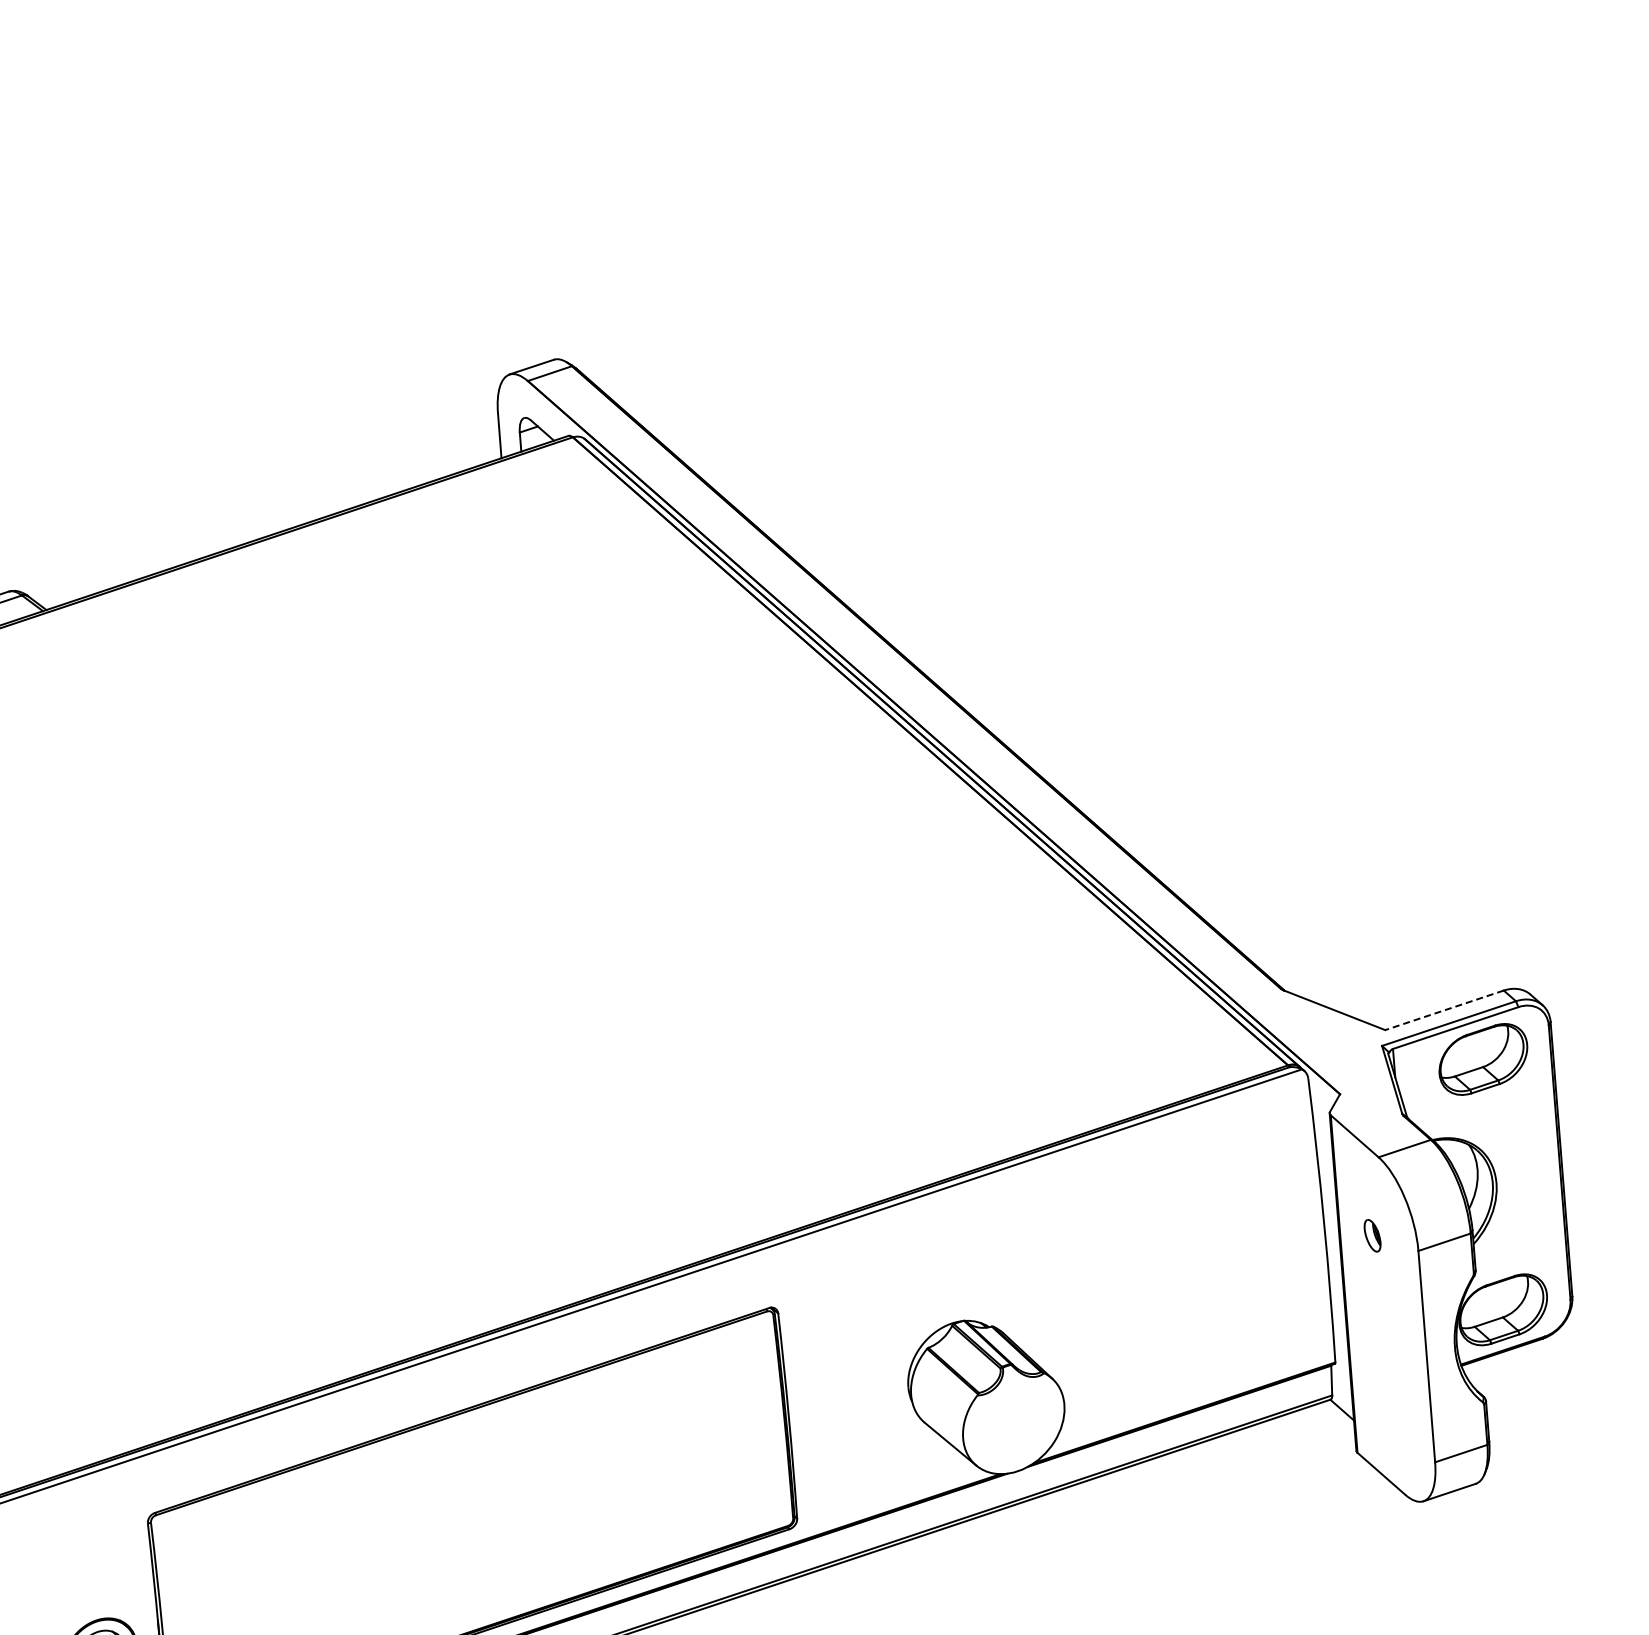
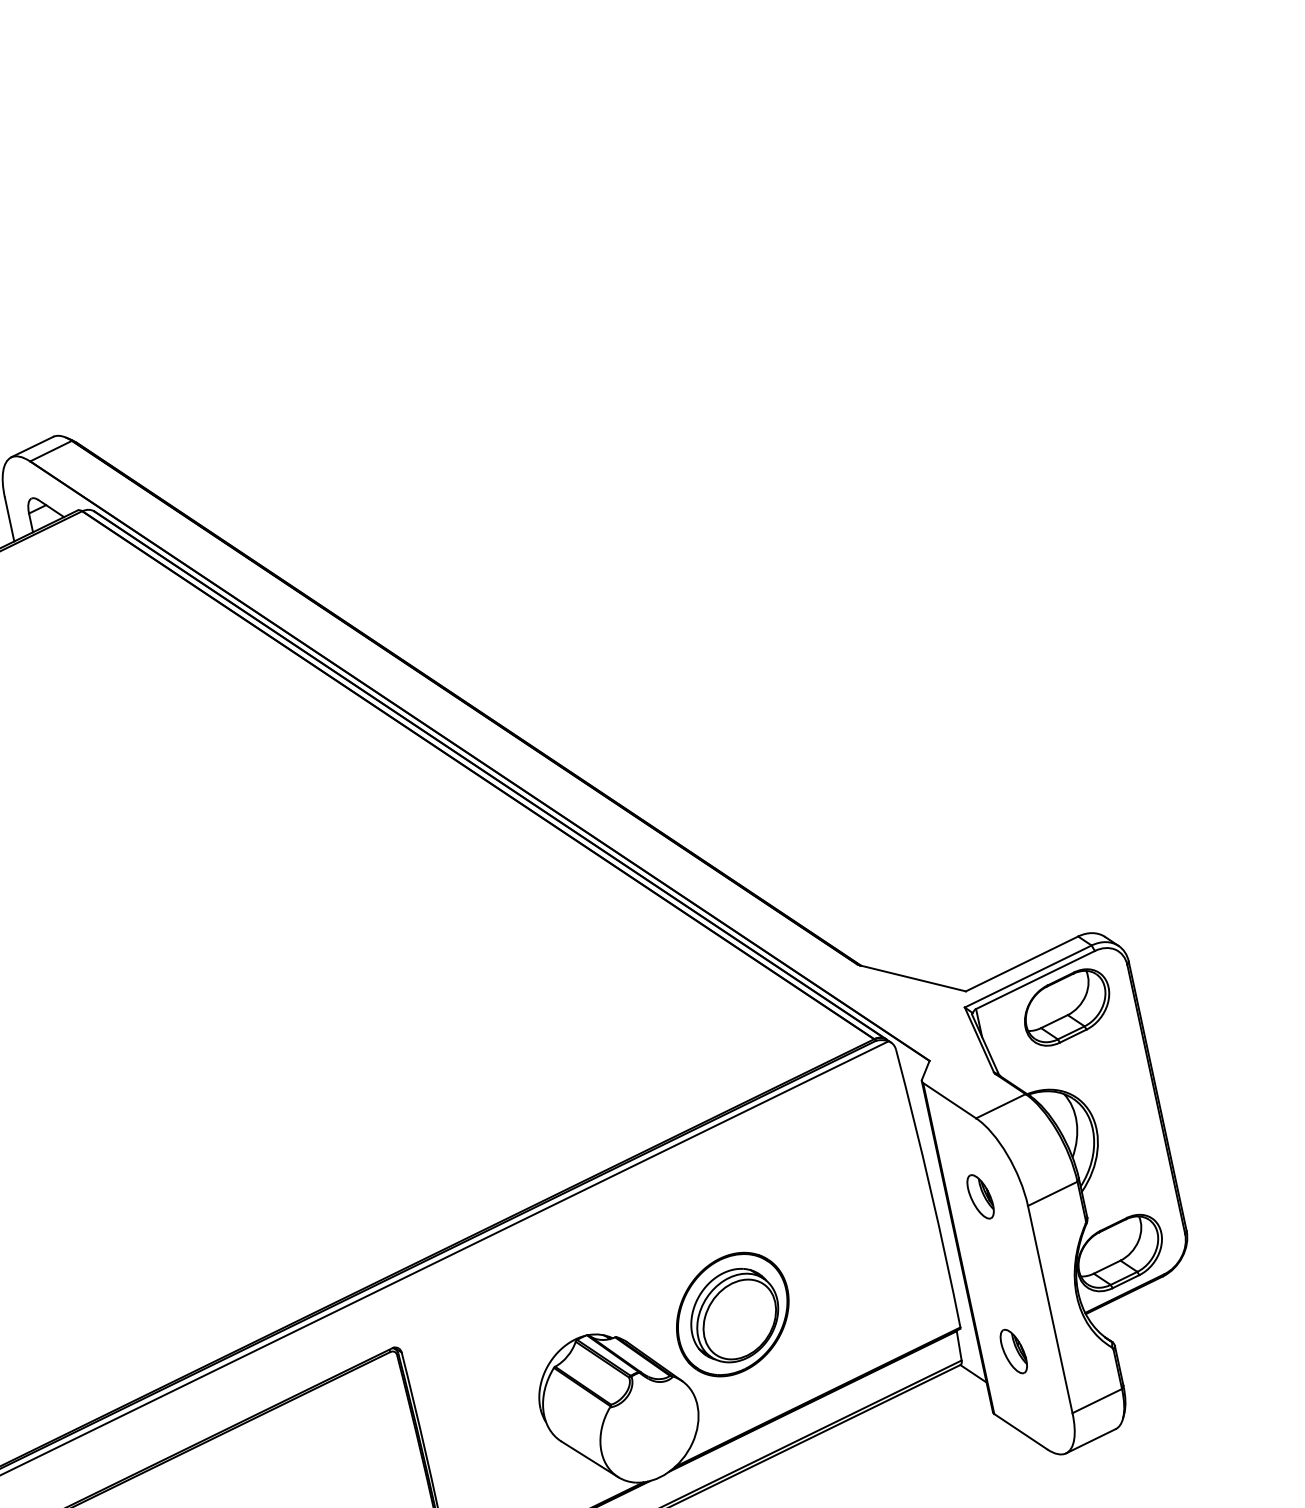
line: (1444, 1010) -> (1022, 964), dashed -> solid
part: (1372, 1235) -> (980, 1196), size x1.43
part: (1110, 1319) -> (731, 1314), added
part: (1384, 1393) -> (1013, 1351), added

